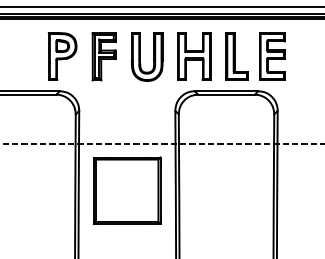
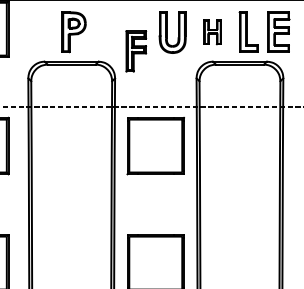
part: (62, 56) -> (73, 32), moved
part: (104, 56) -> (136, 51), moved
part: (194, 56) -> (212, 32), size x0.6

